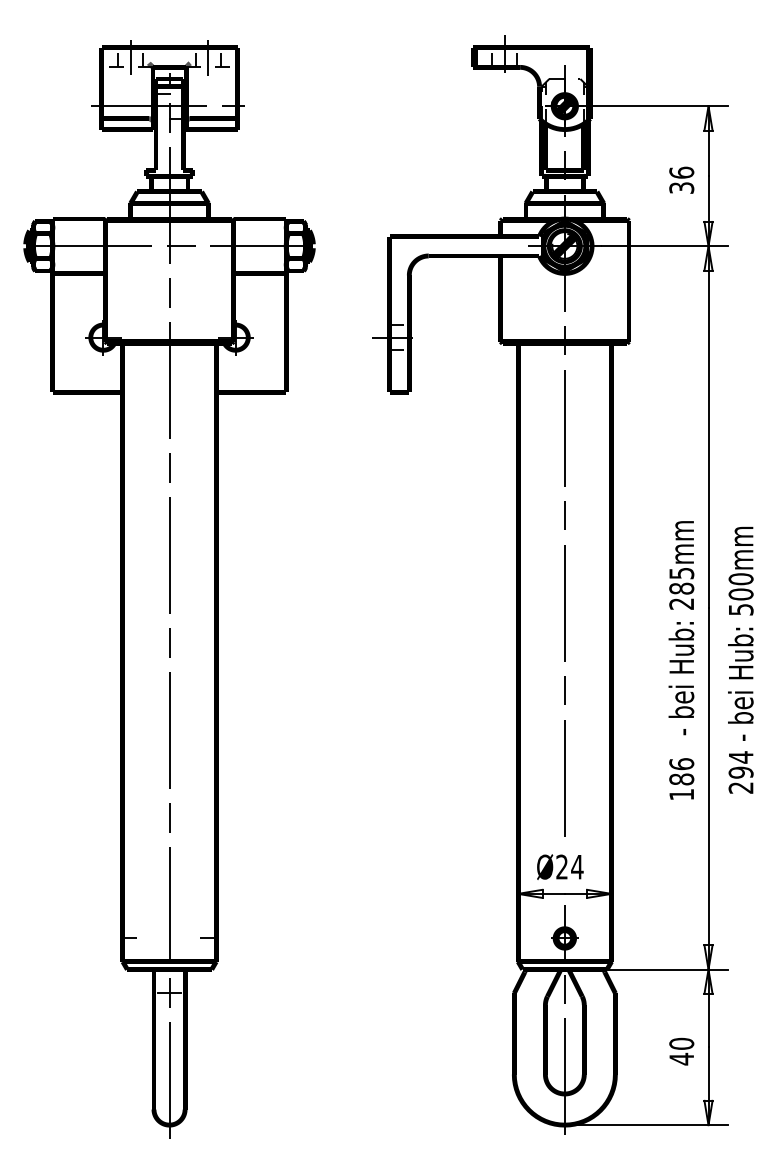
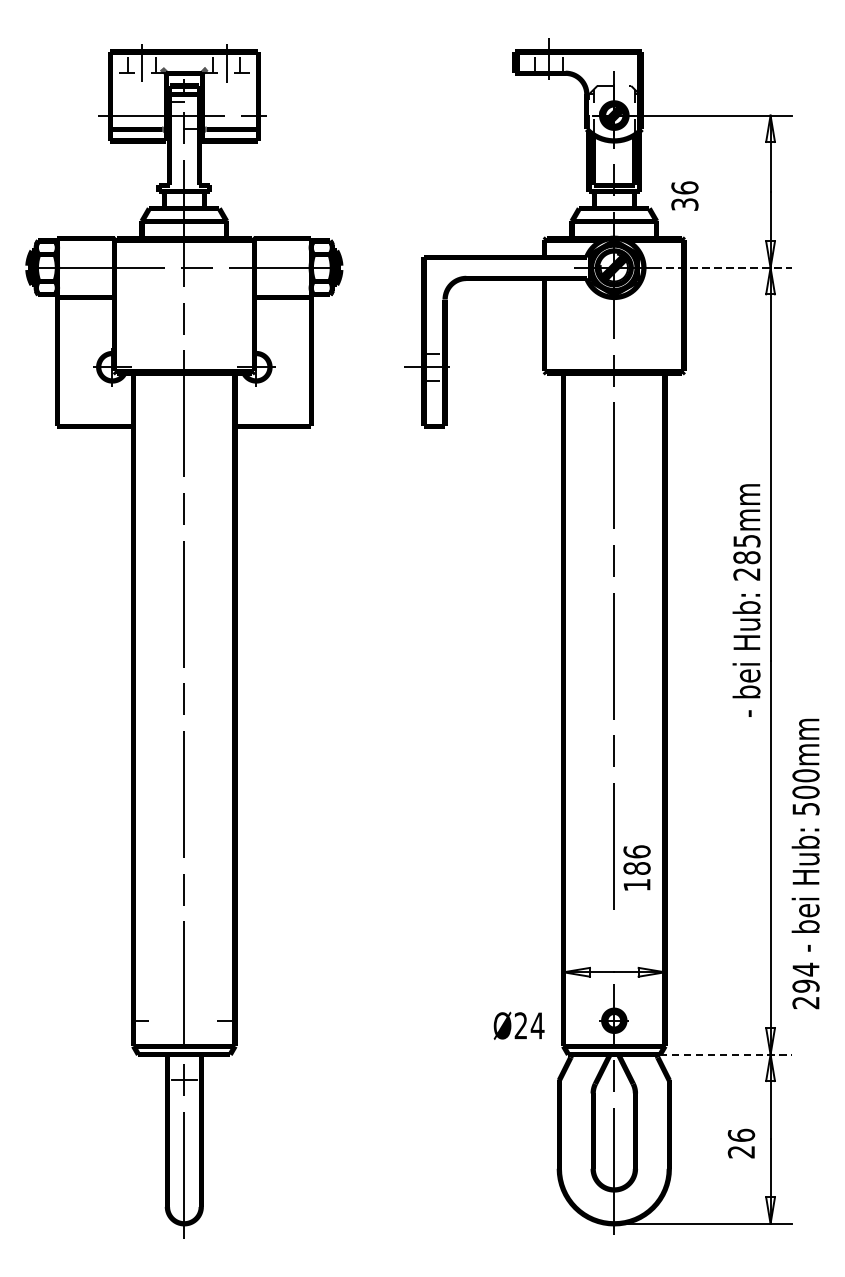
text: (681, 179) -> (684, 195), moved
line: (665, 246) -> (723, 268), solid -> dashed
text: (681, 628) -> (746, 600), moved
text: (740, 659) -> (805, 863), moved
text: (681, 778) -> (636, 867), moved
text: (560, 866) -> (519, 1025), moved
line: (667, 969) -> (725, 1054), solid -> dashed
text: (681, 1051) -> (741, 1143), 40 -> 26

